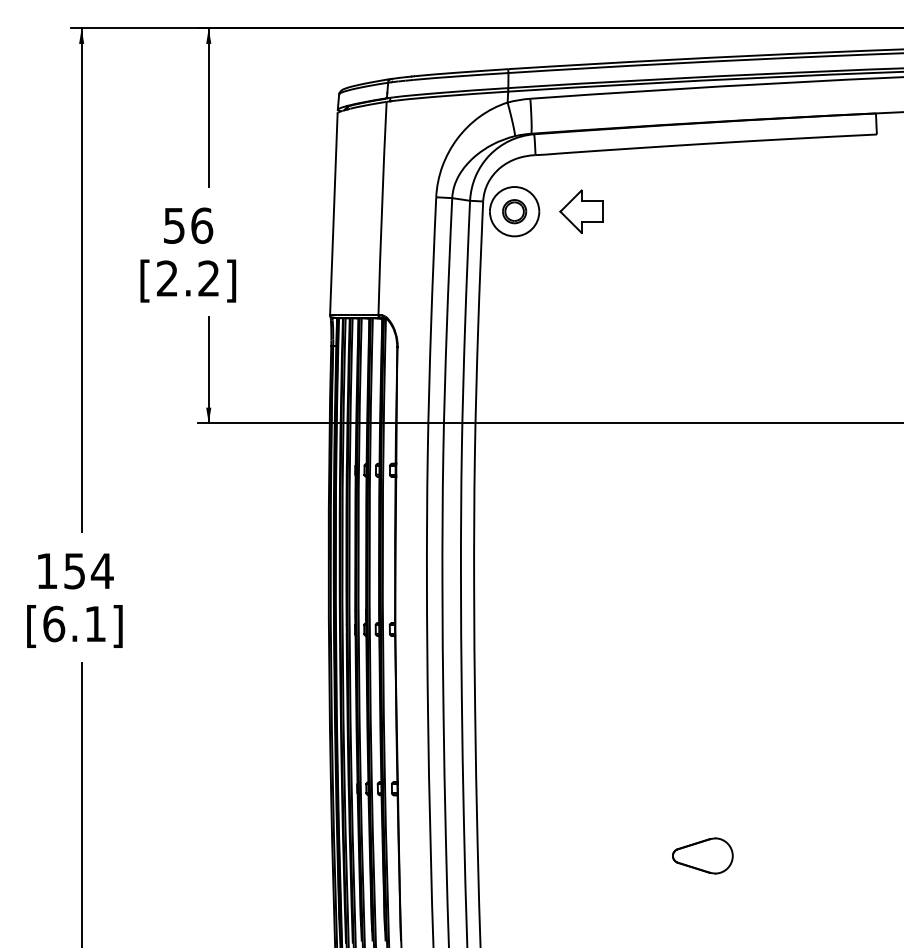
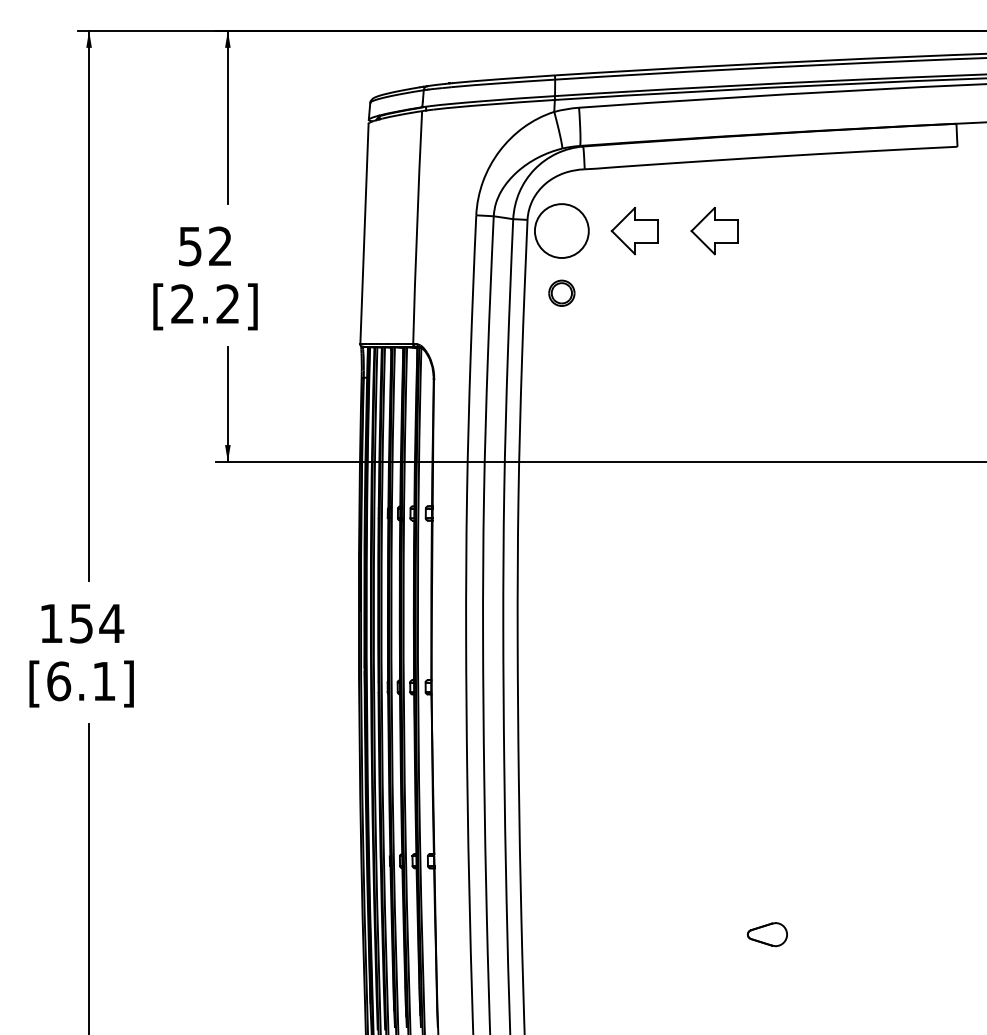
part: (514, 211) -> (561, 293), moved
part: (654, 211) -> (714, 230), added
text: (202, 225) -> (221, 246), 56 -> 52
part: (702, 855) -> (767, 934), size x0.6

